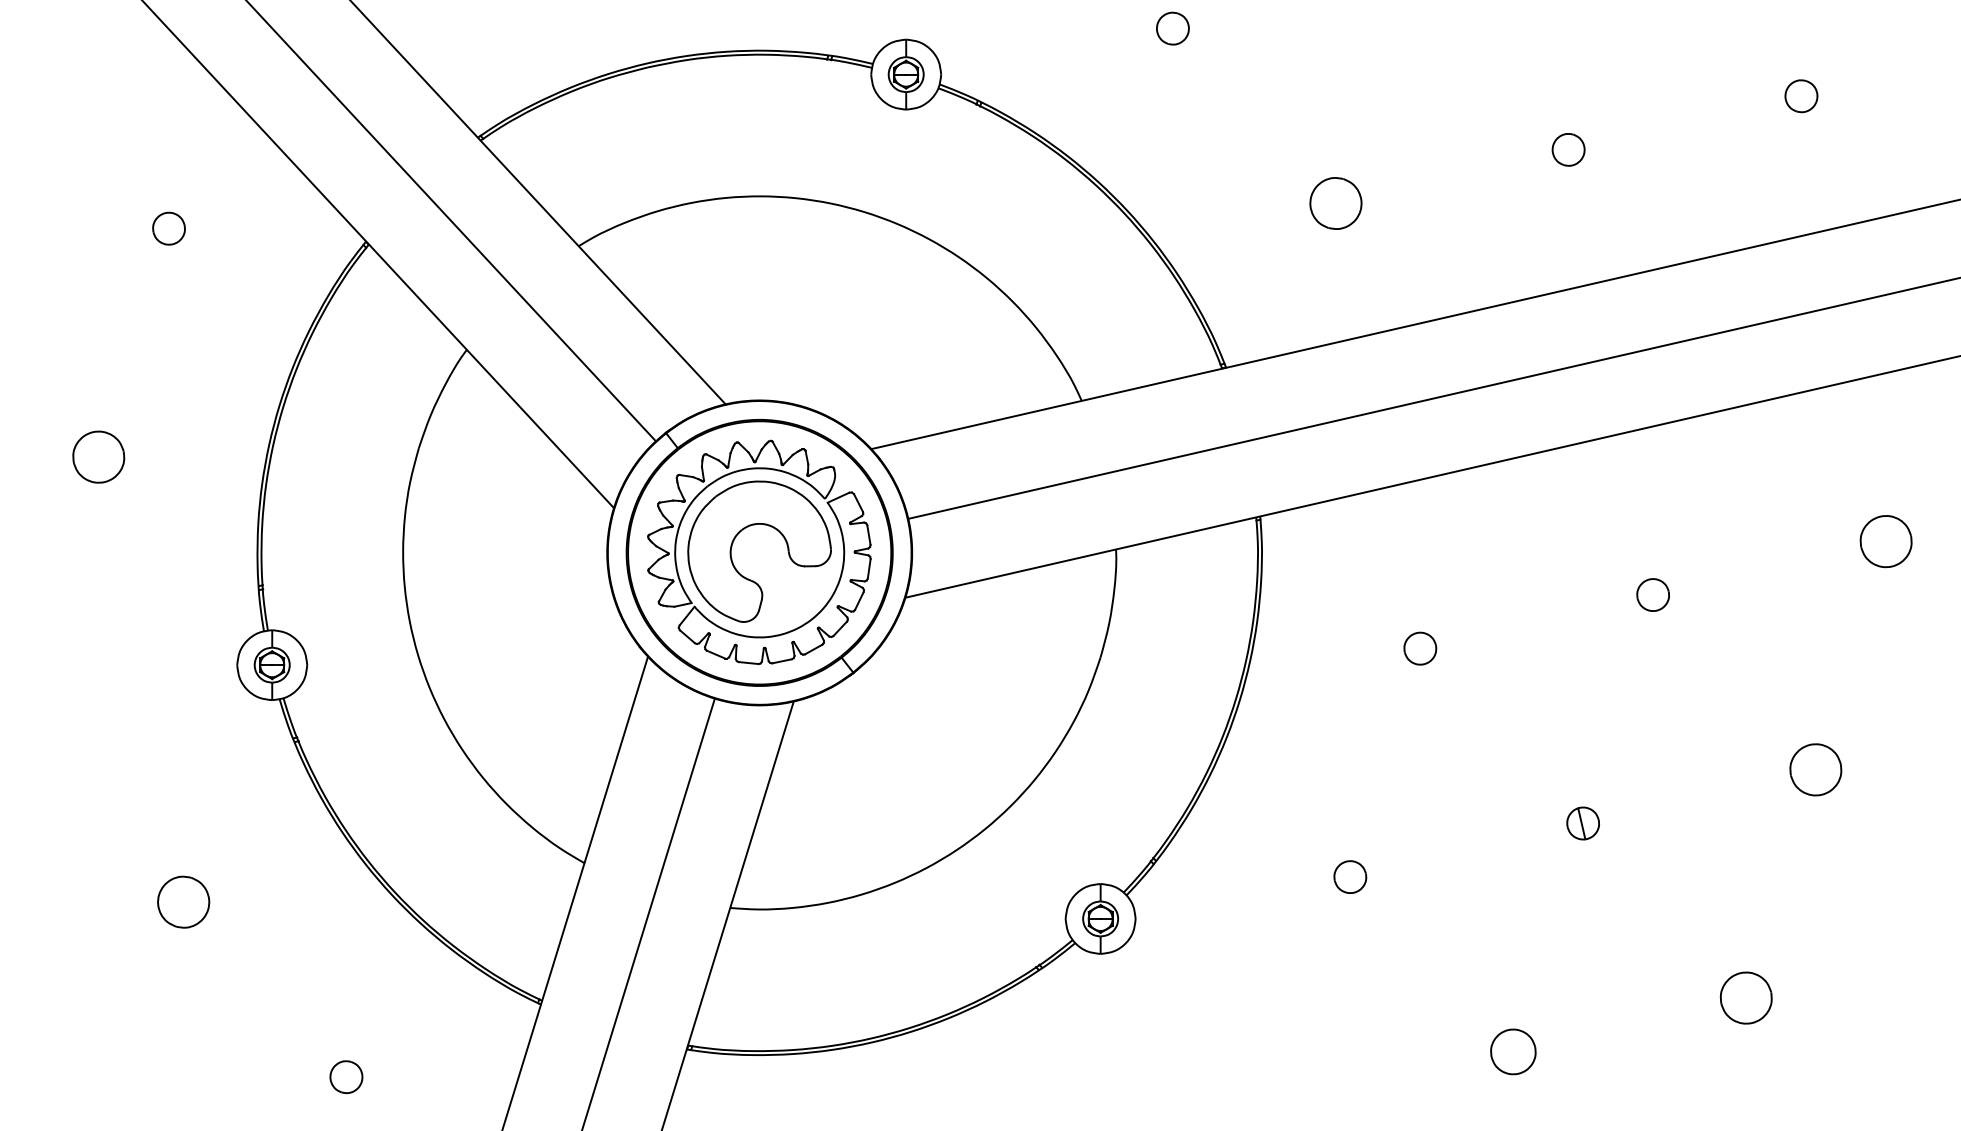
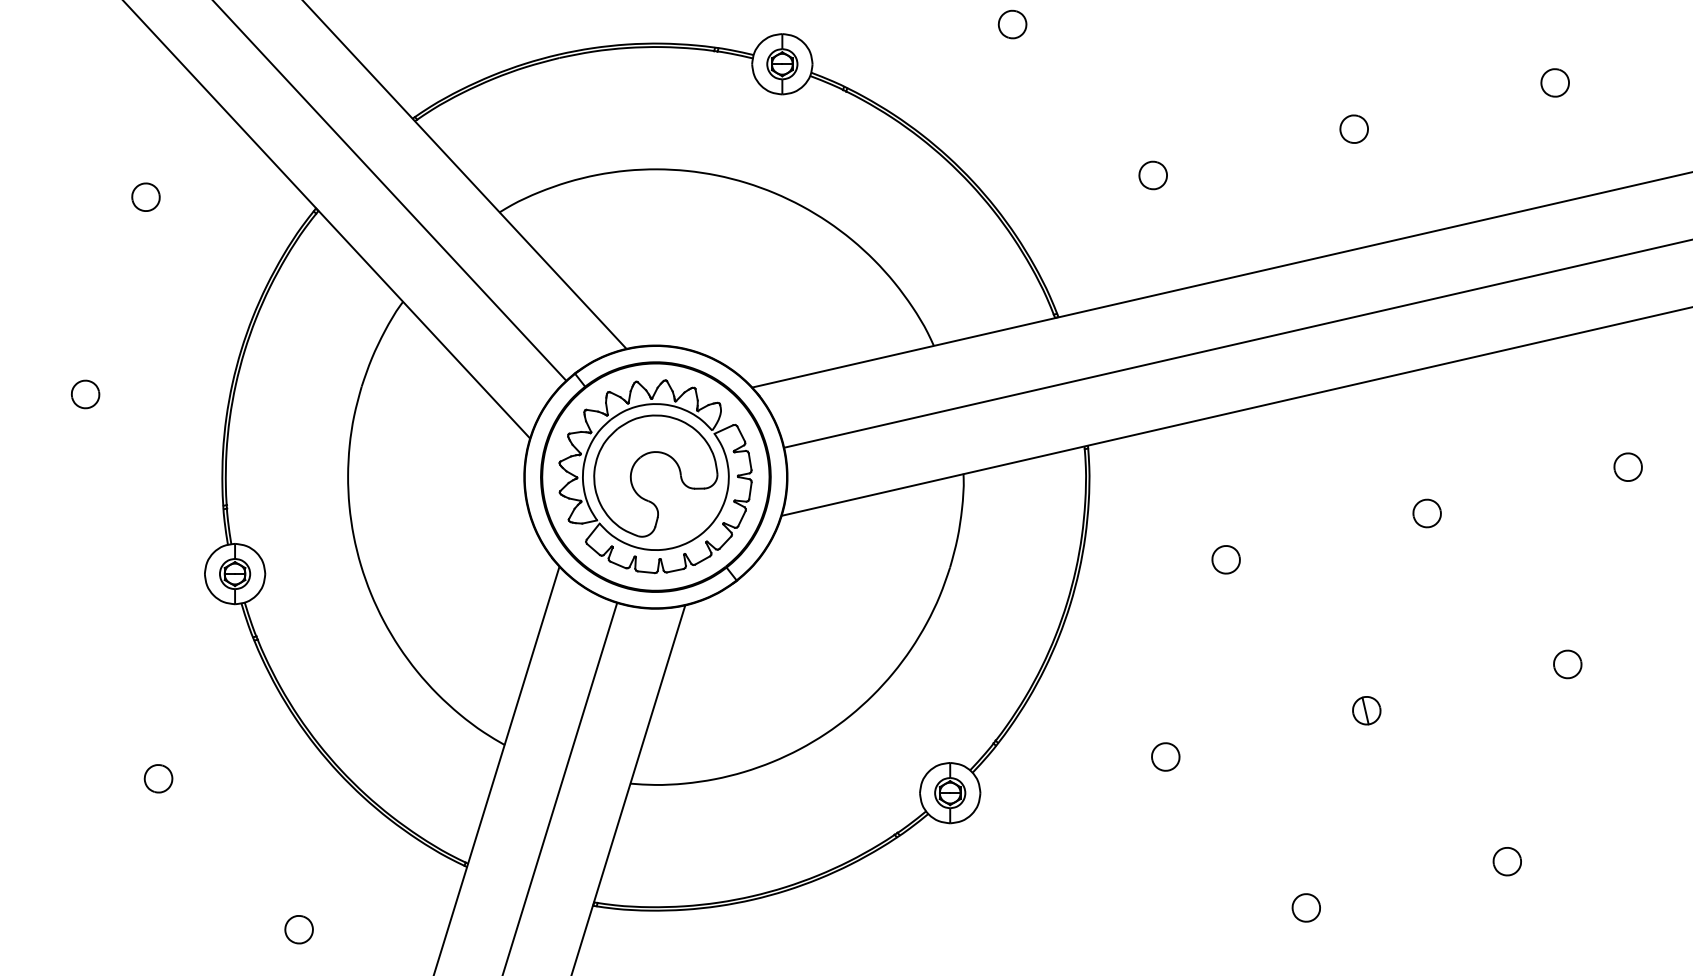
part: (1334, 203) -> (1152, 175), size x0.62
part: (98, 457) -> (85, 394), size x0.62
part: (1885, 540) -> (1627, 466), size x0.62
part: (1815, 769) -> (1567, 664), size x0.62
part: (183, 902) -> (158, 778), size x0.62
part: (1745, 998) -> (1506, 861), size x0.62
part: (1512, 1051) -> (1305, 907), size x0.71

